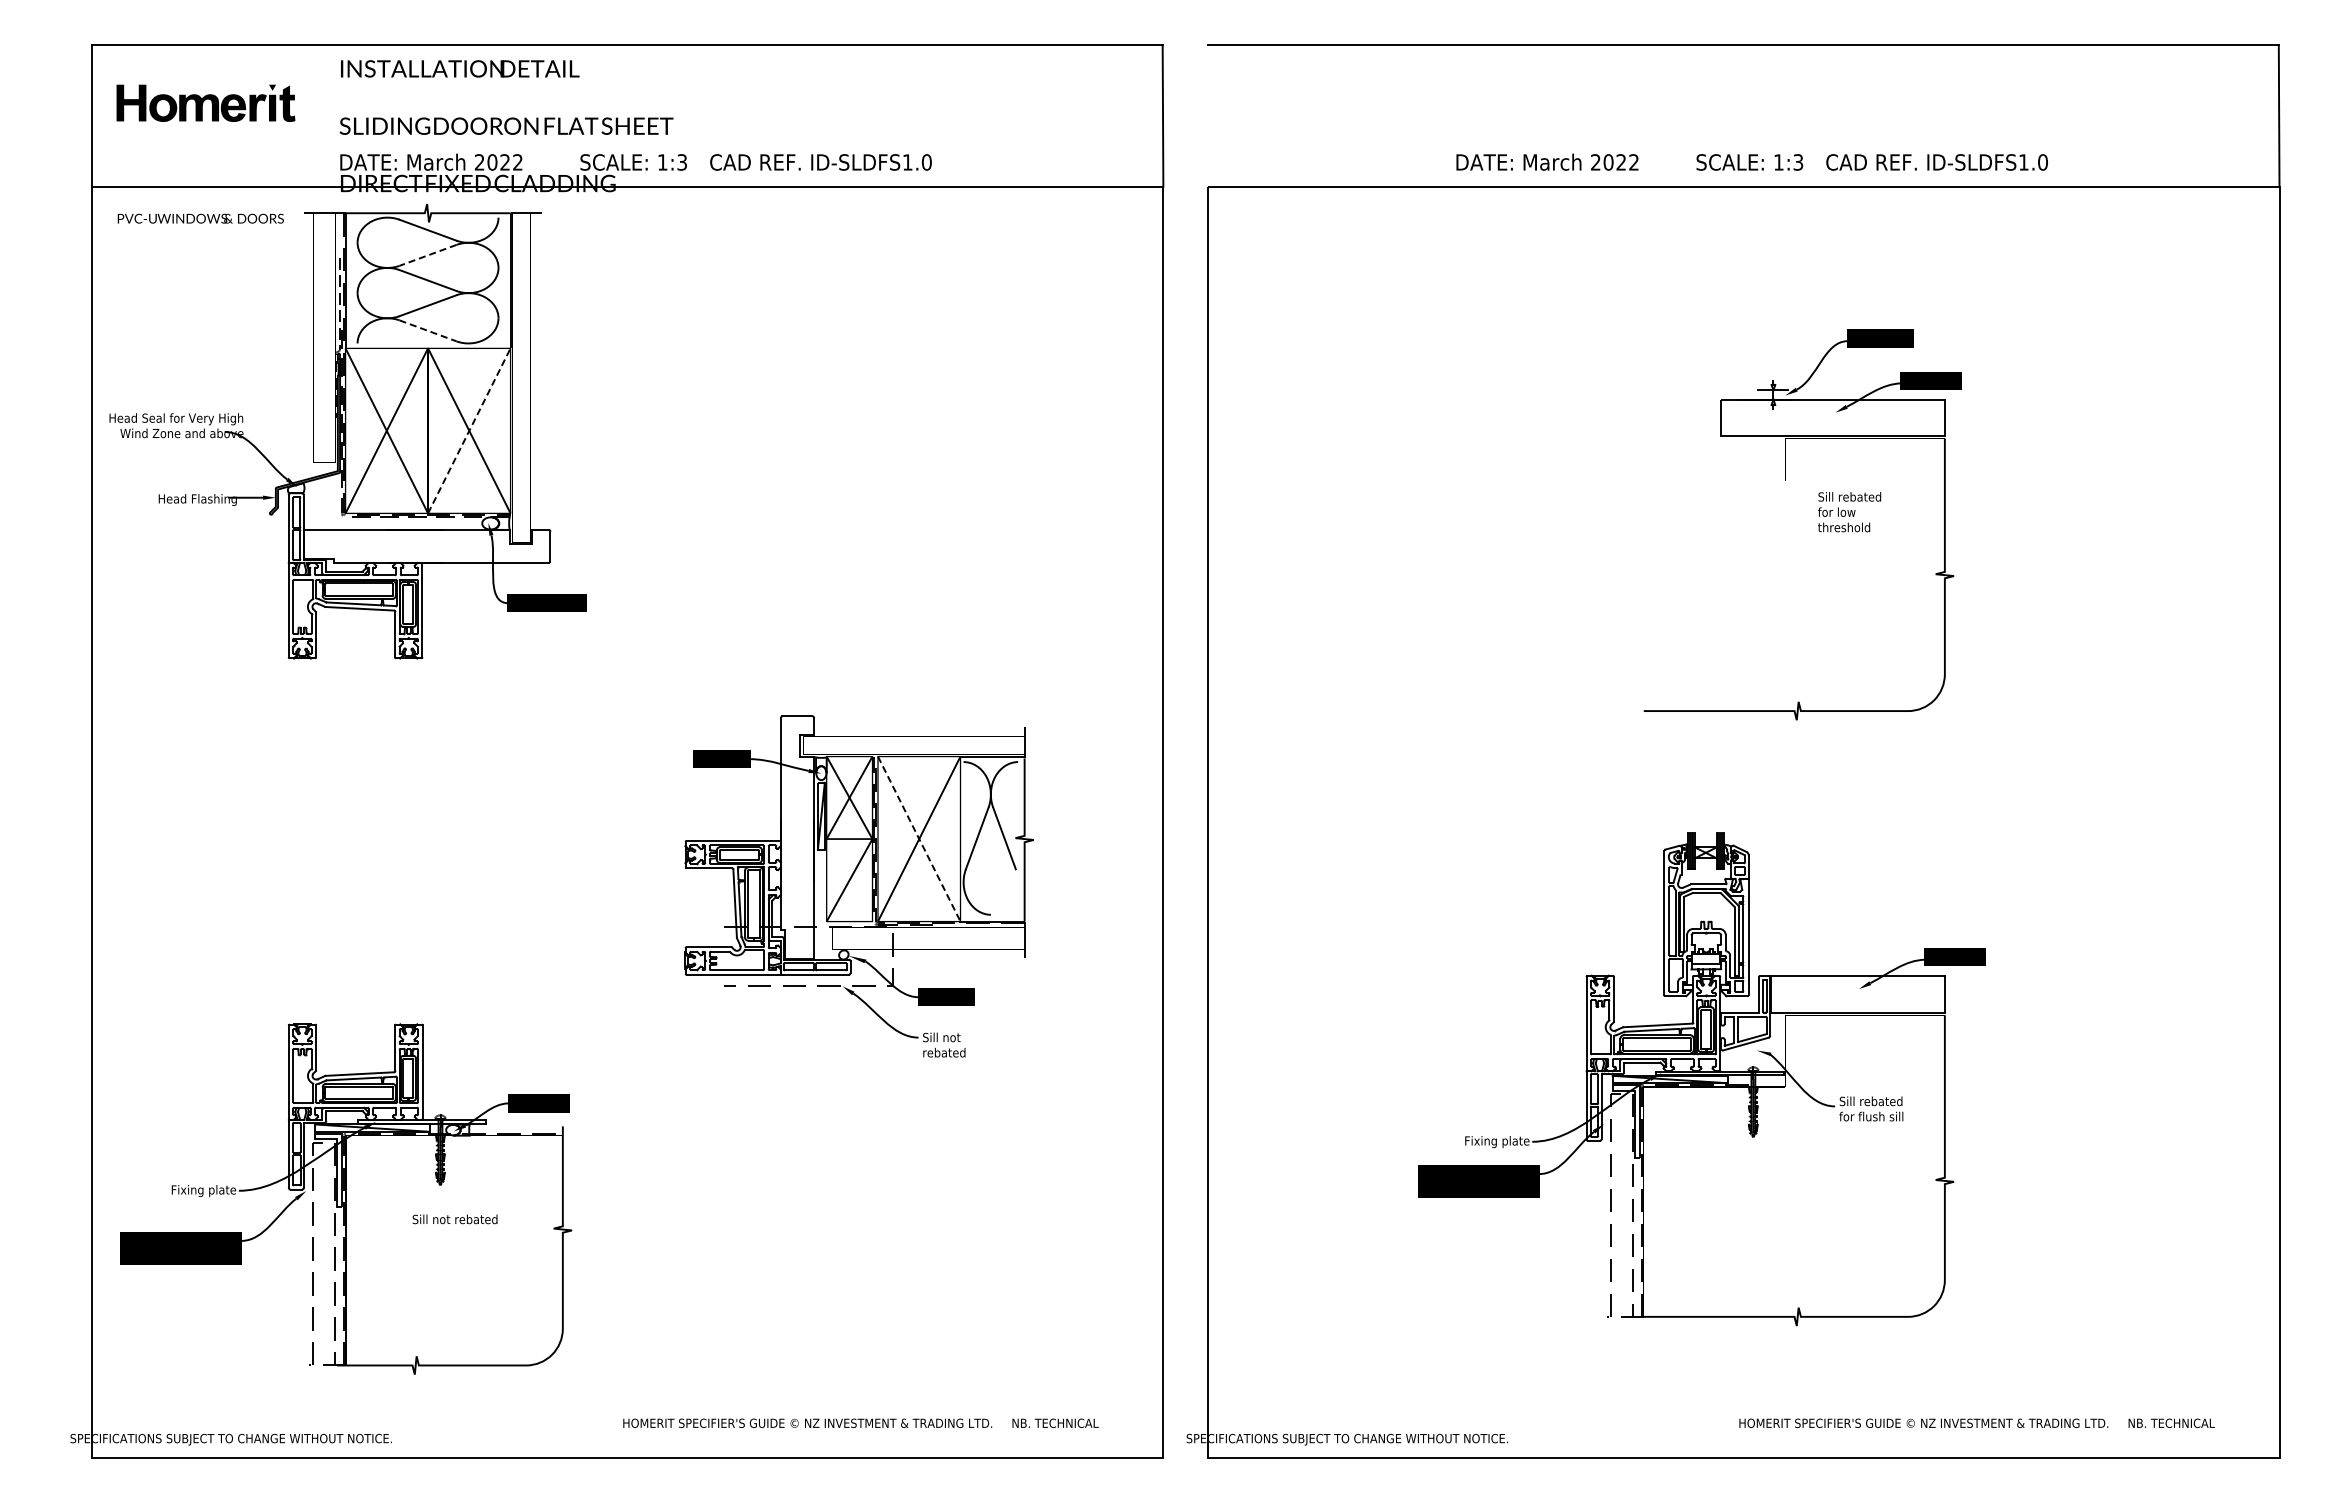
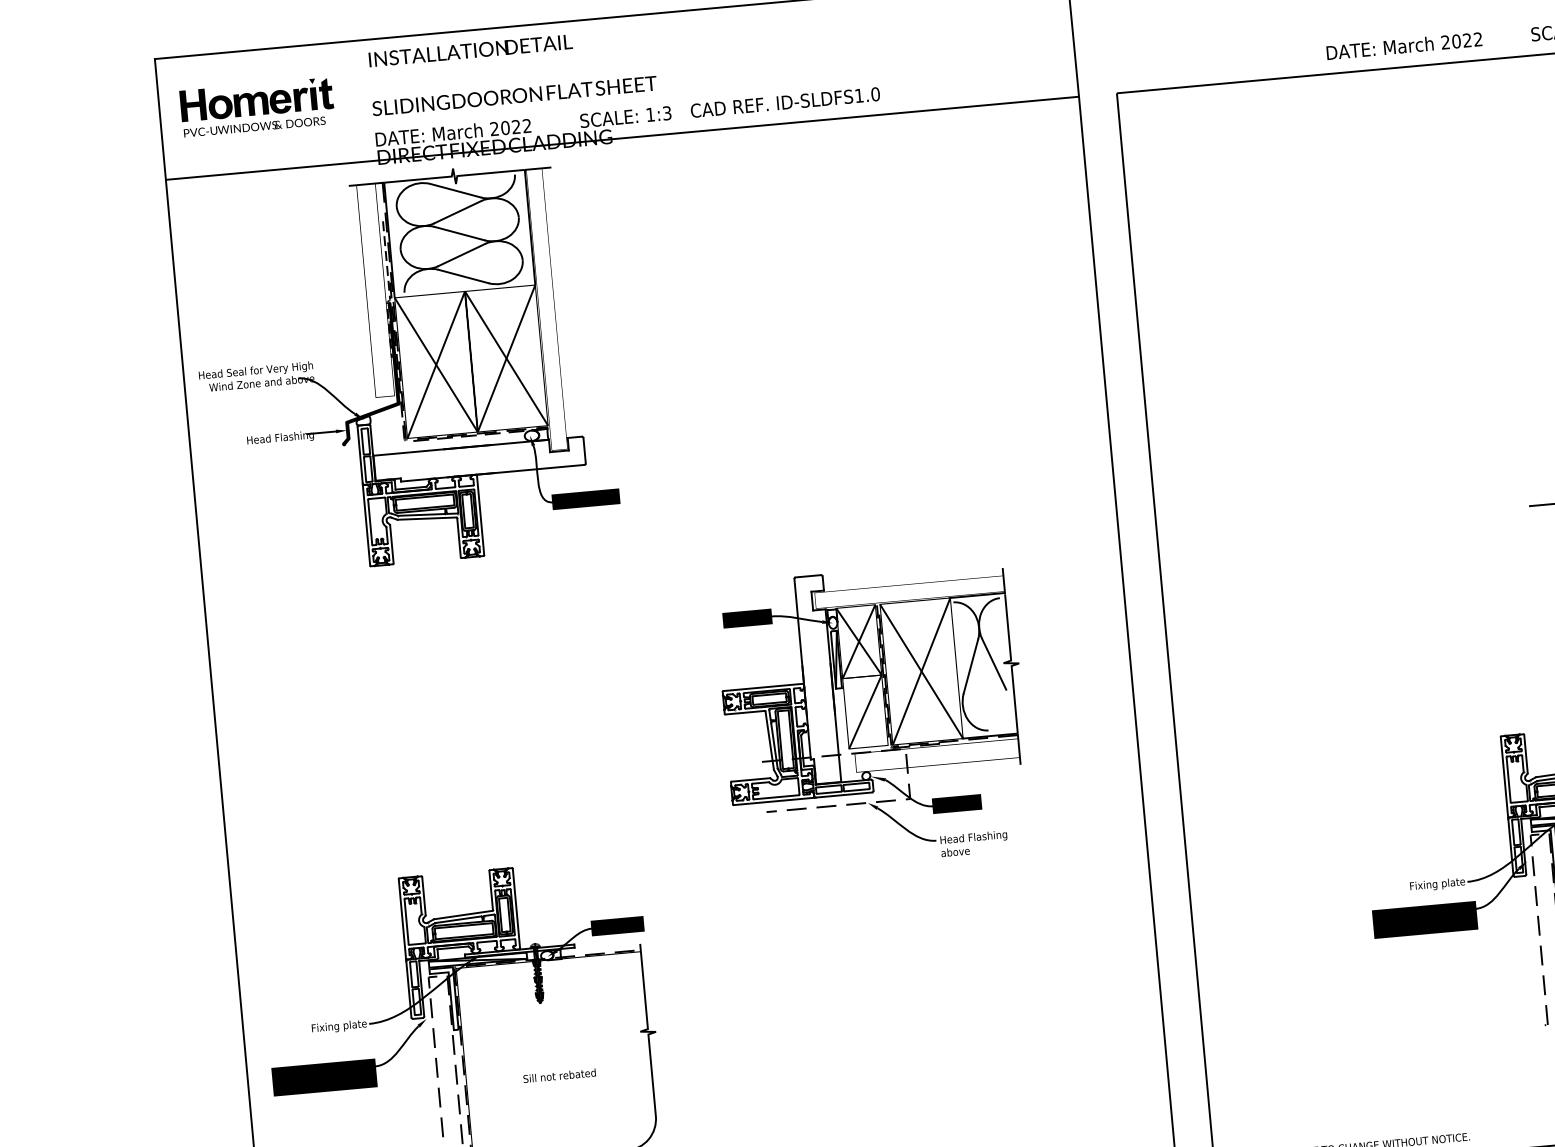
text: (200, 218) -> (254, 126), moved
line: (427, 255) -> (457, 212), dashed -> solid
line: (428, 331) -> (464, 277), dashed -> solid
line: (469, 430) -> (506, 358), dashed -> solid
line: (919, 839) -> (921, 671), dashed -> solid
text: (962, 1044) -> (974, 843), Sill not rebated -> Head Flashing above
text: (454, 1219) -> (559, 1075), moved

